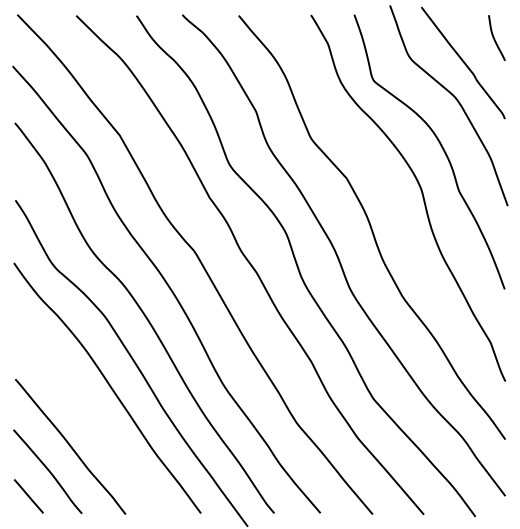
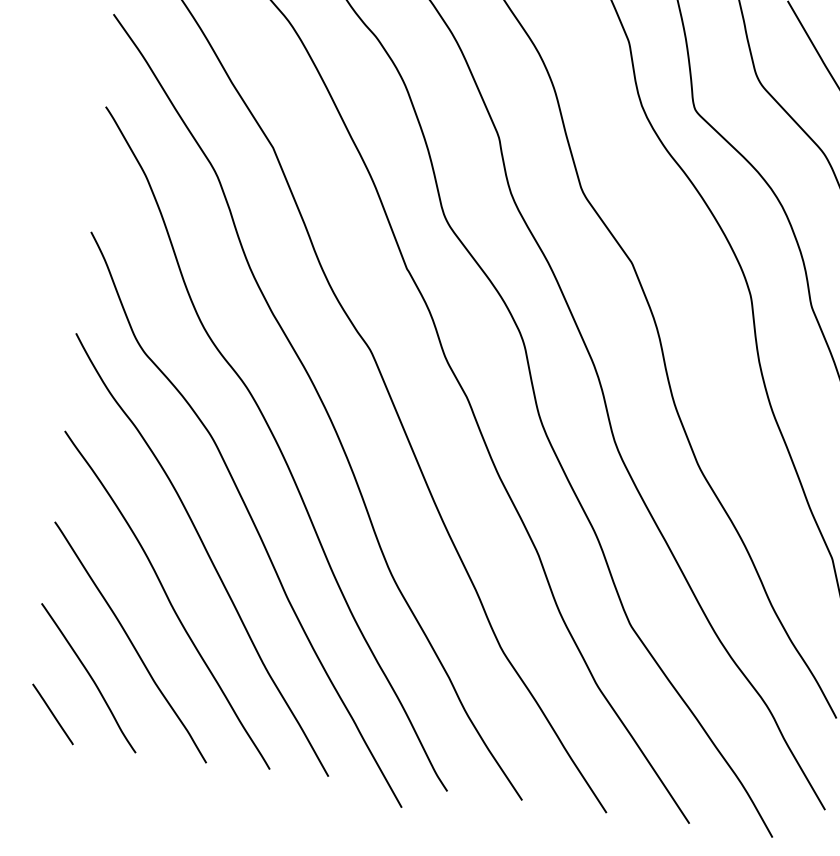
curve: (89, 417) -> (167, 598), added

